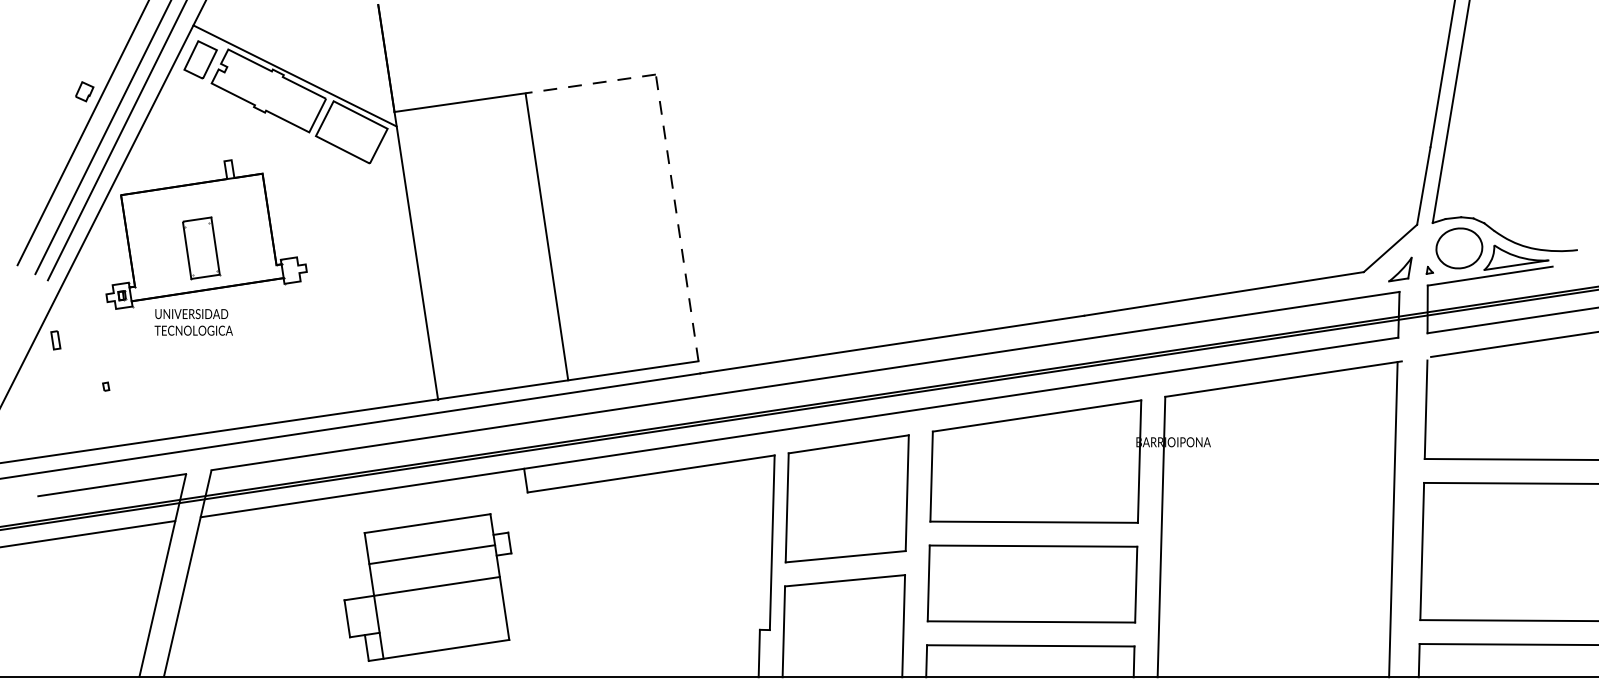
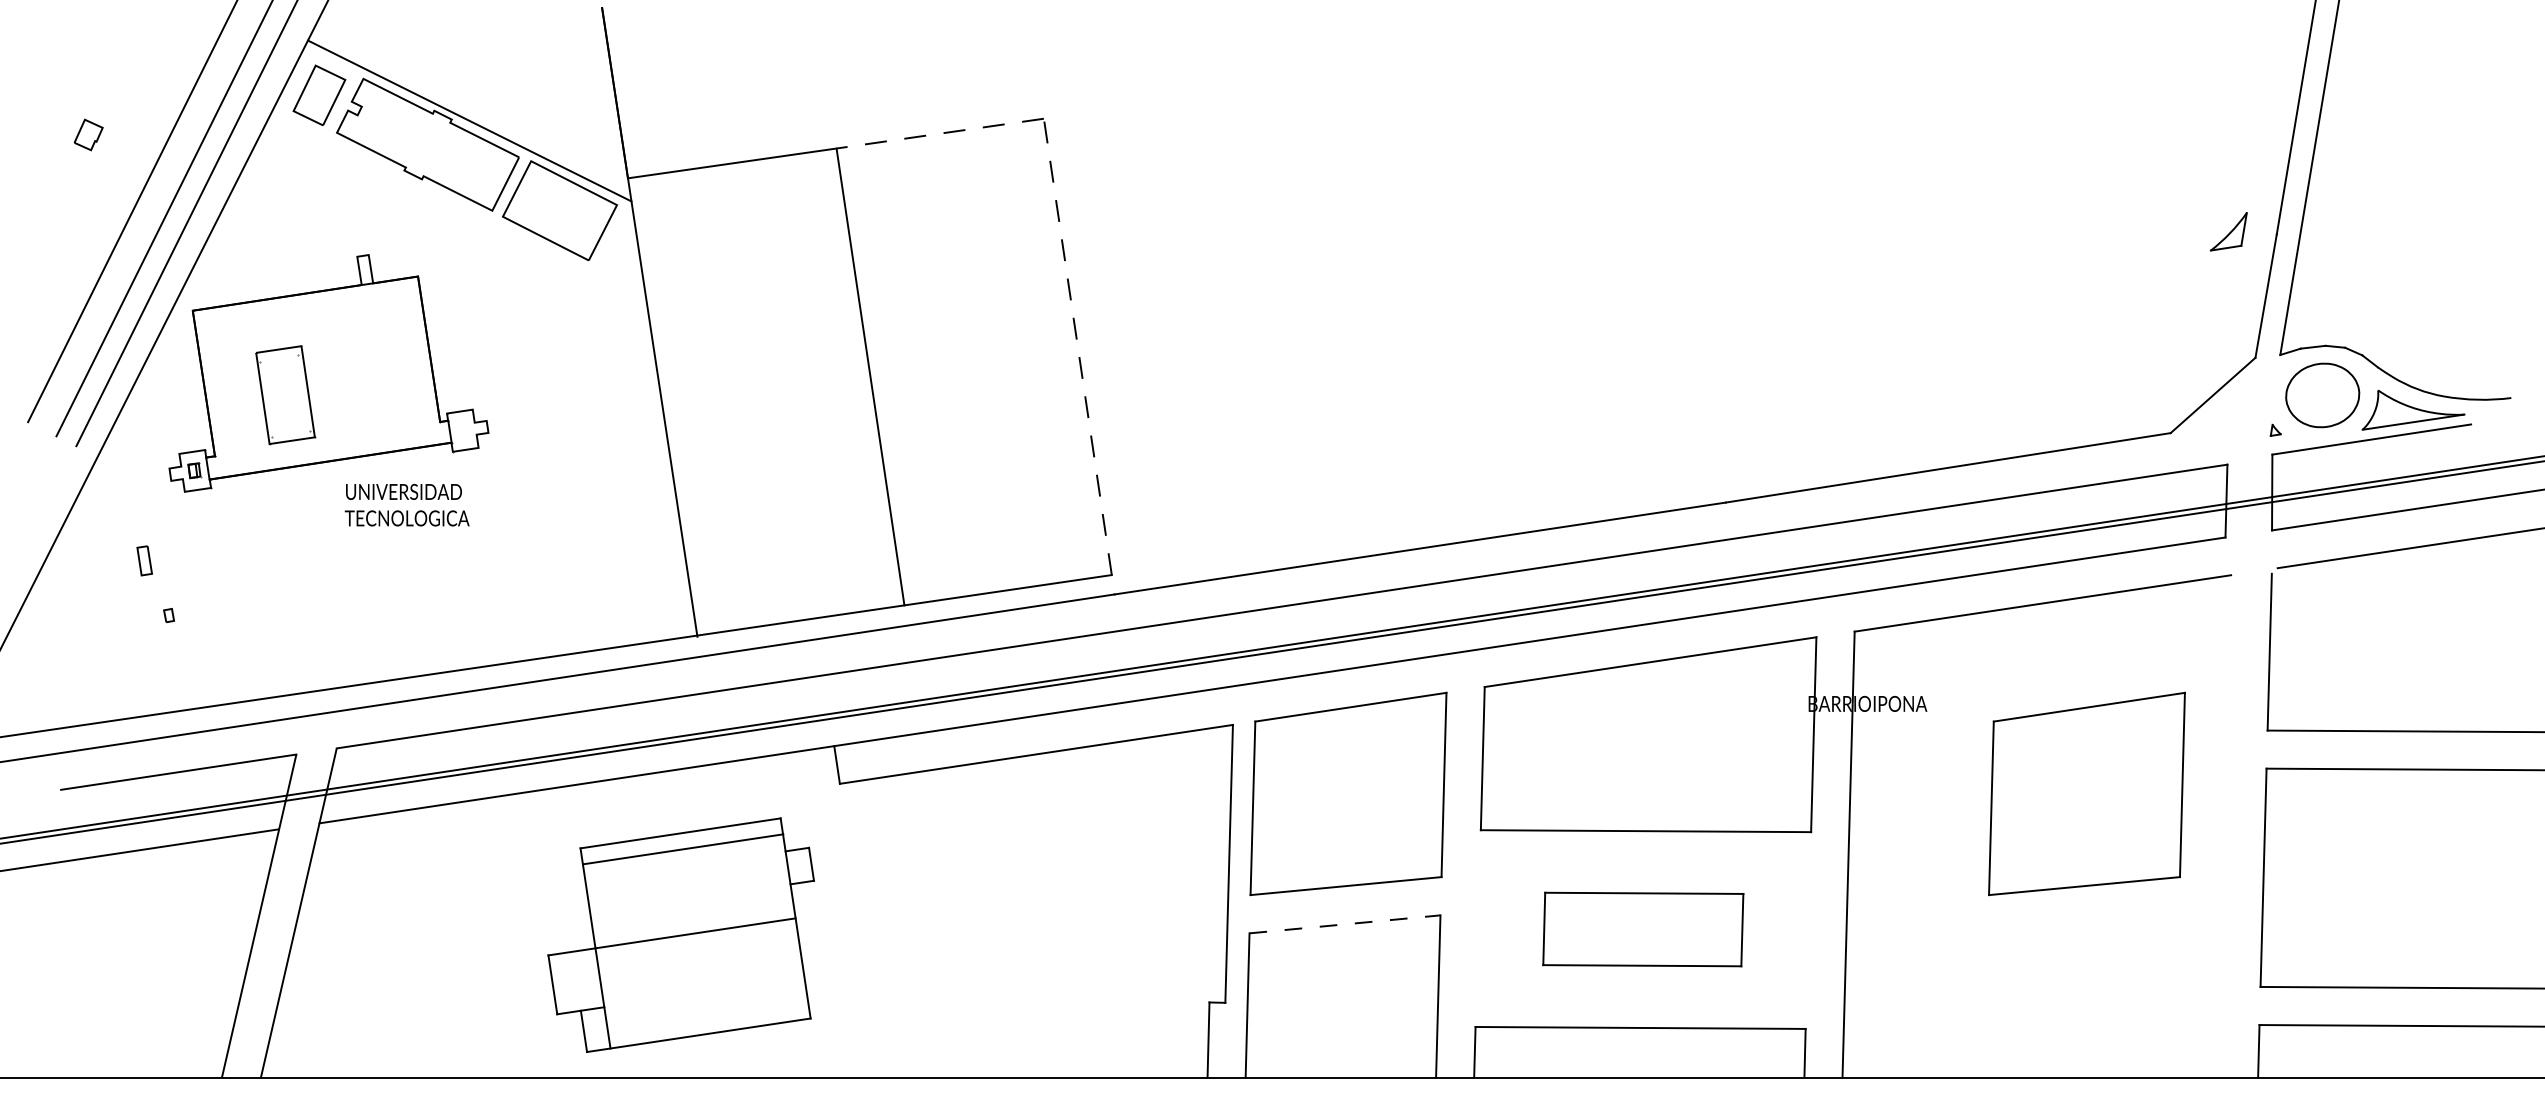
part: (84, 91) -> (88, 134), moved
part: (201, 248) -> (285, 395), moved
part: (1400, 269) -> (2228, 231), moved
text: (193, 322) -> (406, 505), moved
part: (55, 340) -> (144, 561), moved
part: (1310, 498) -> (2085, 793), added
line: (1393, 519) -> (2217, 826), removed
line: (432, 554) -> (683, 849), moved
line: (845, 580) -> (1345, 923), solid -> dashed
part: (1032, 583) -> (1643, 928), size x0.6

